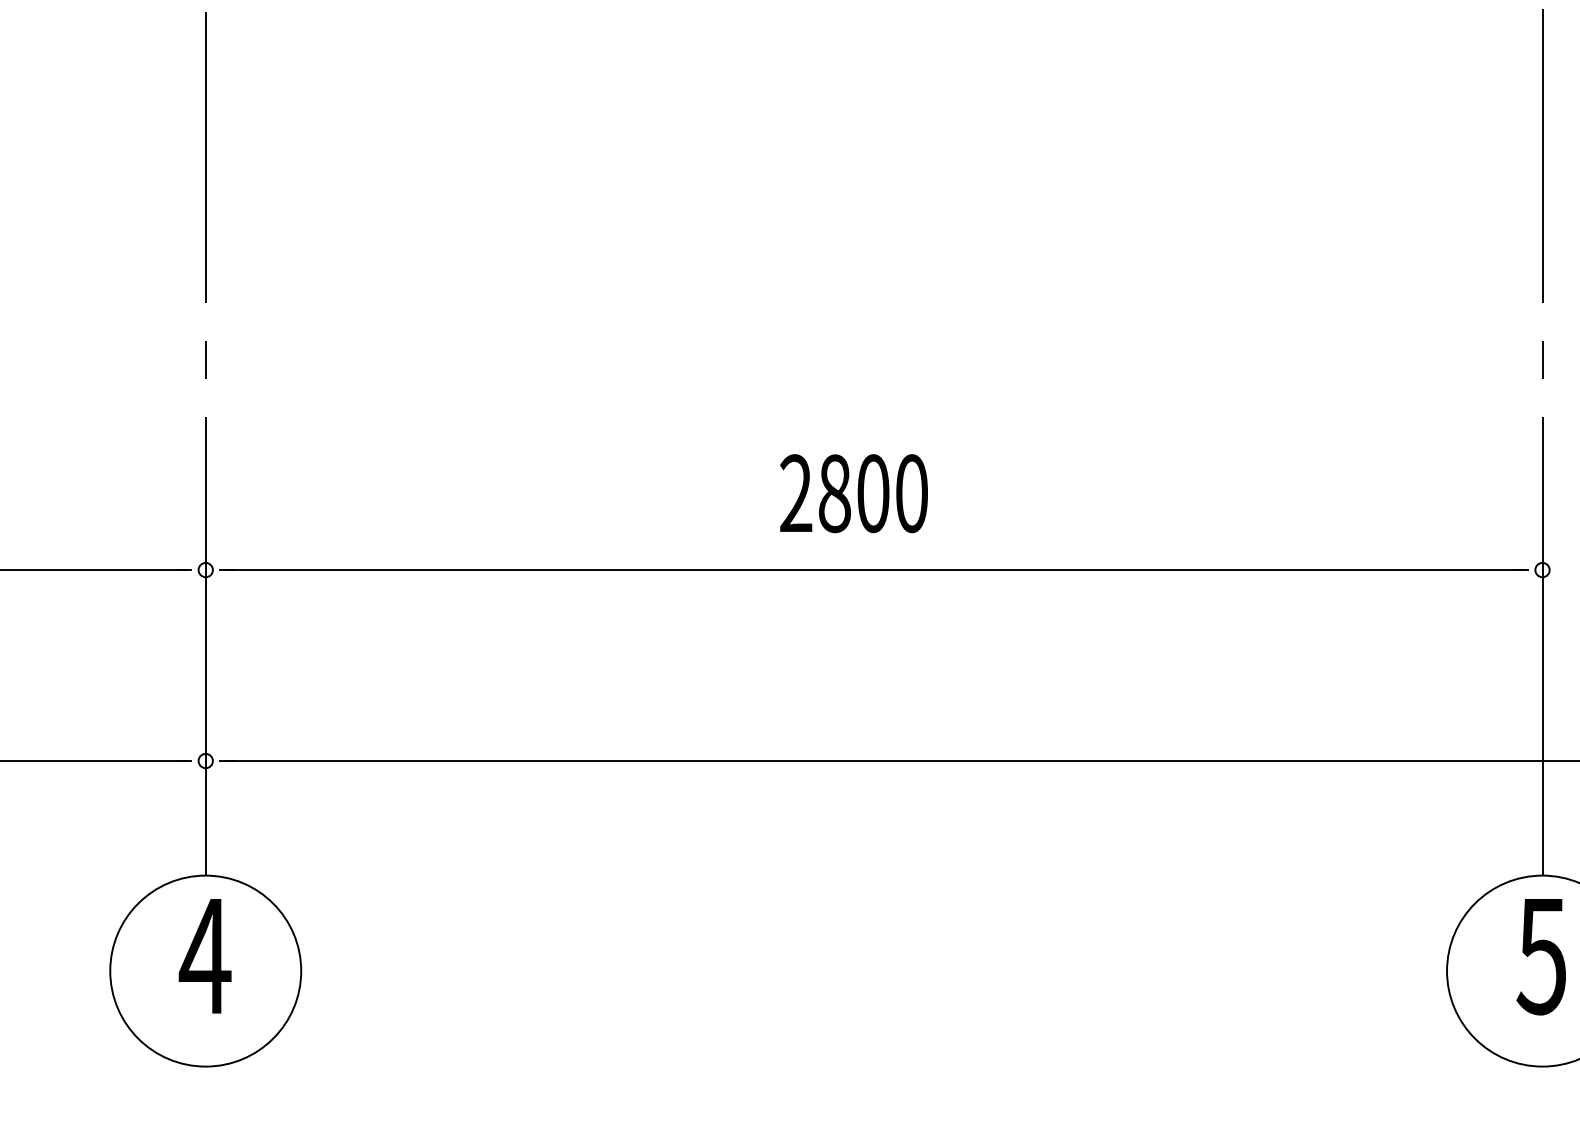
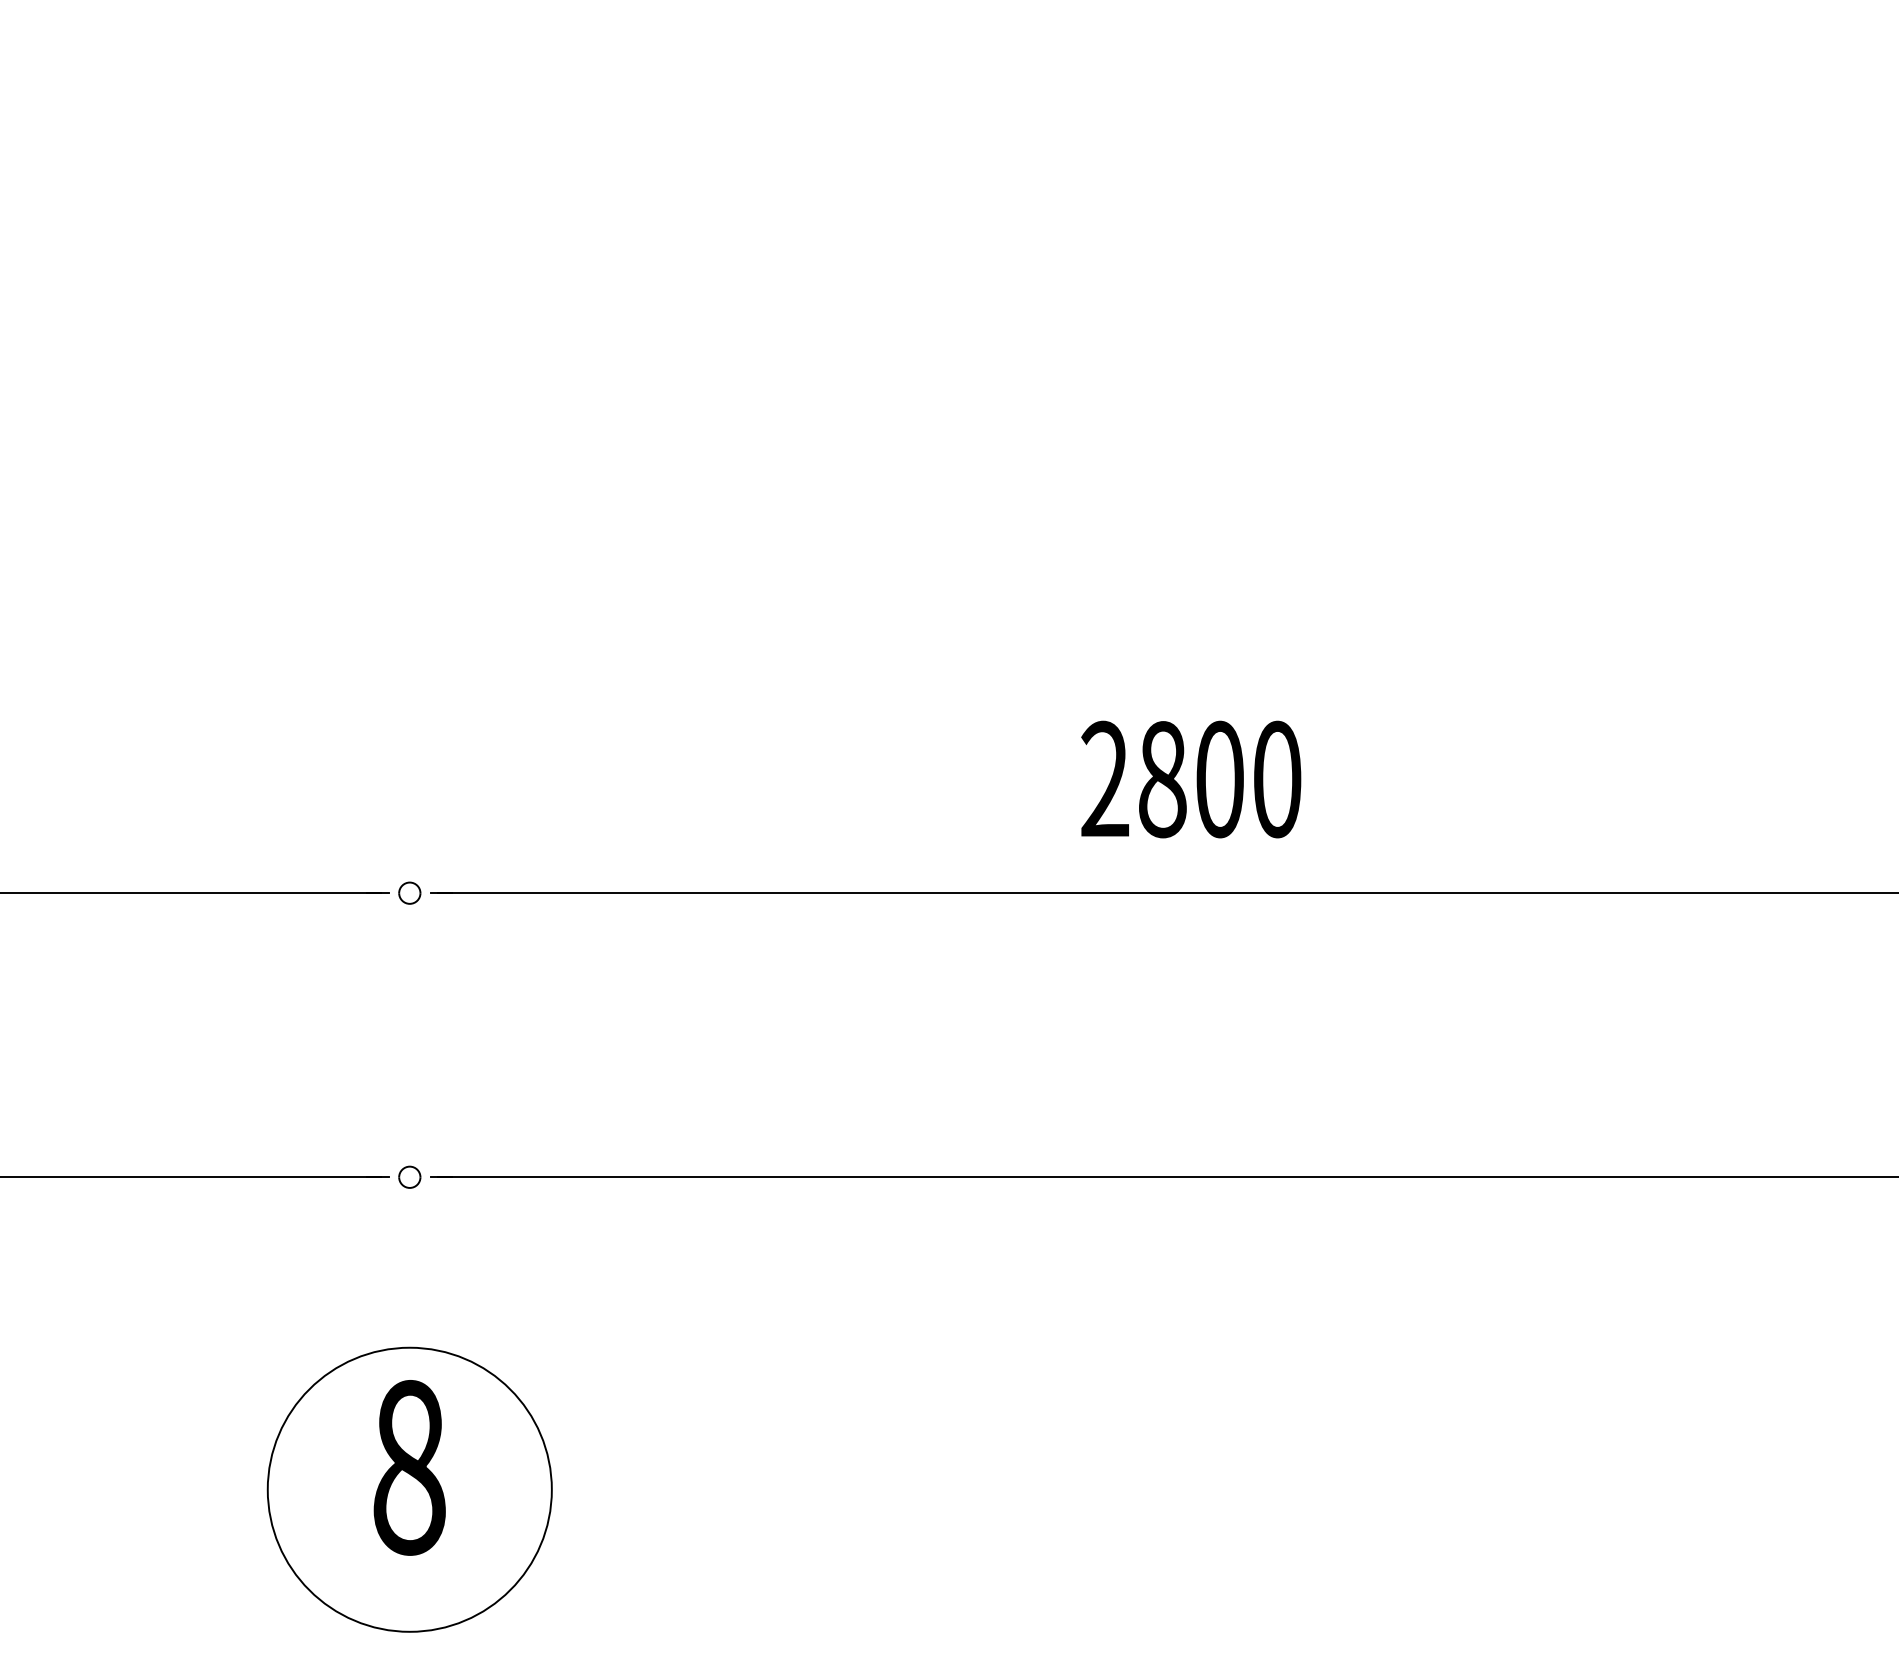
line: (205, 443) -> (409, 704), removed
text: (853, 493) -> (1190, 779), moved
text: (204, 956) -> (407, 1468), 4 -> 8

